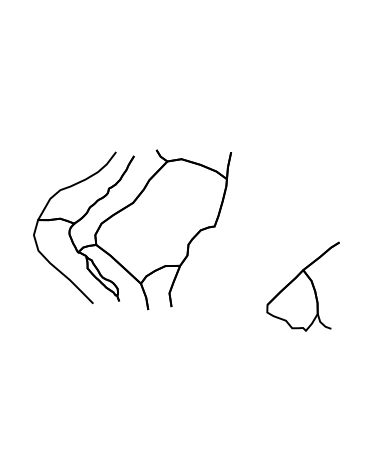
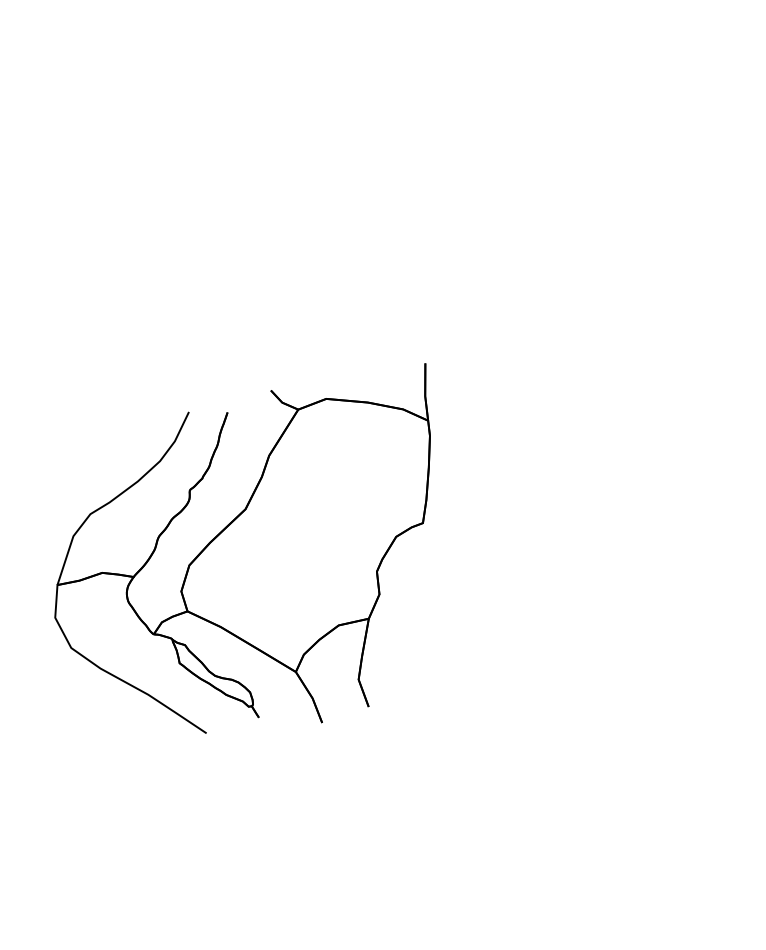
part: (302, 286) -> (629, 609), removed

